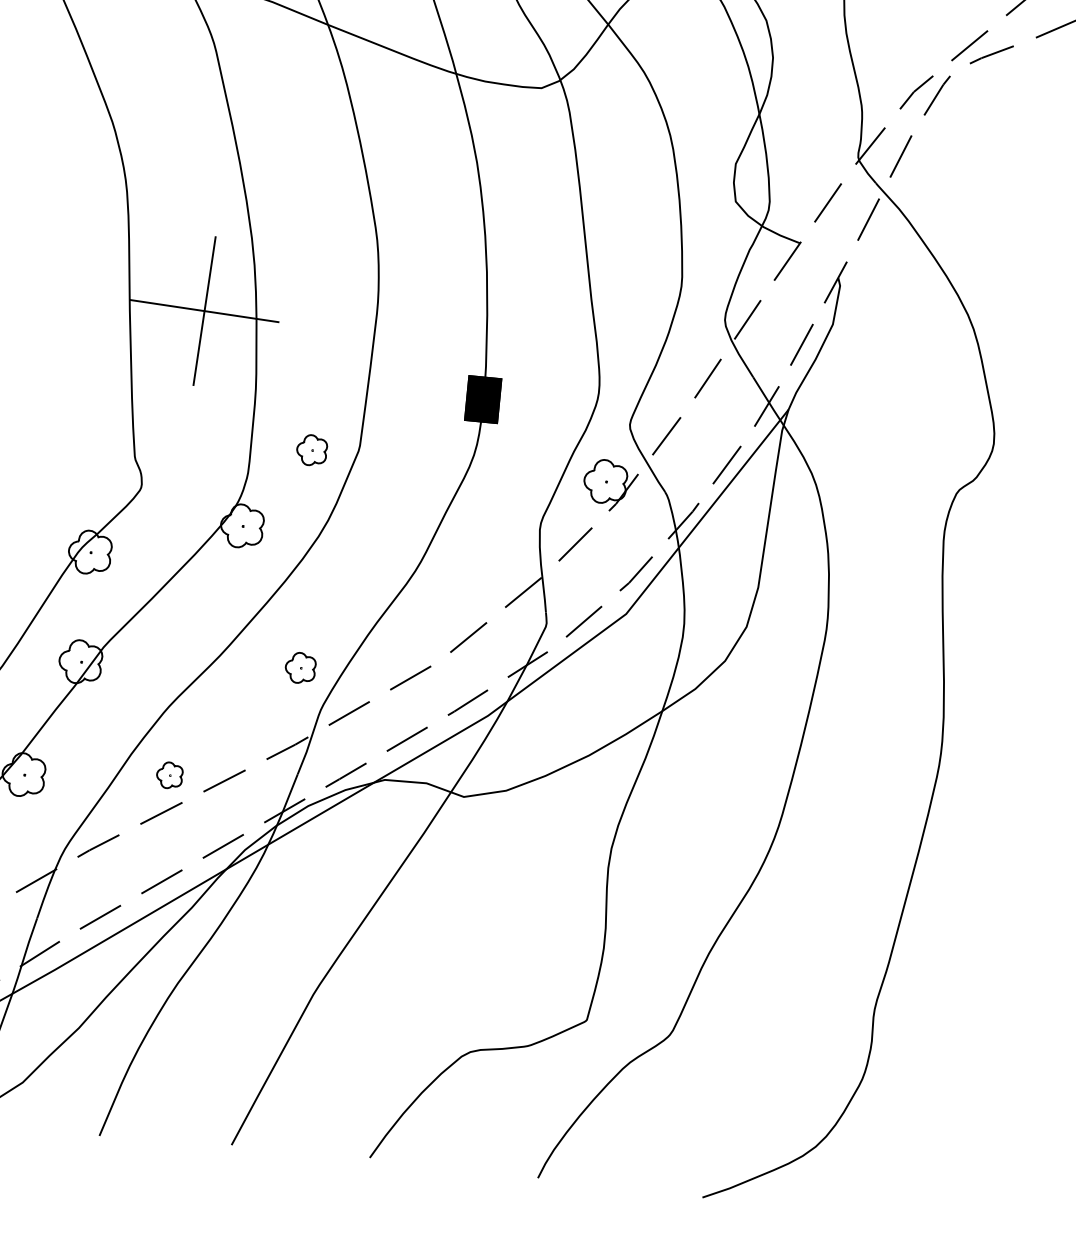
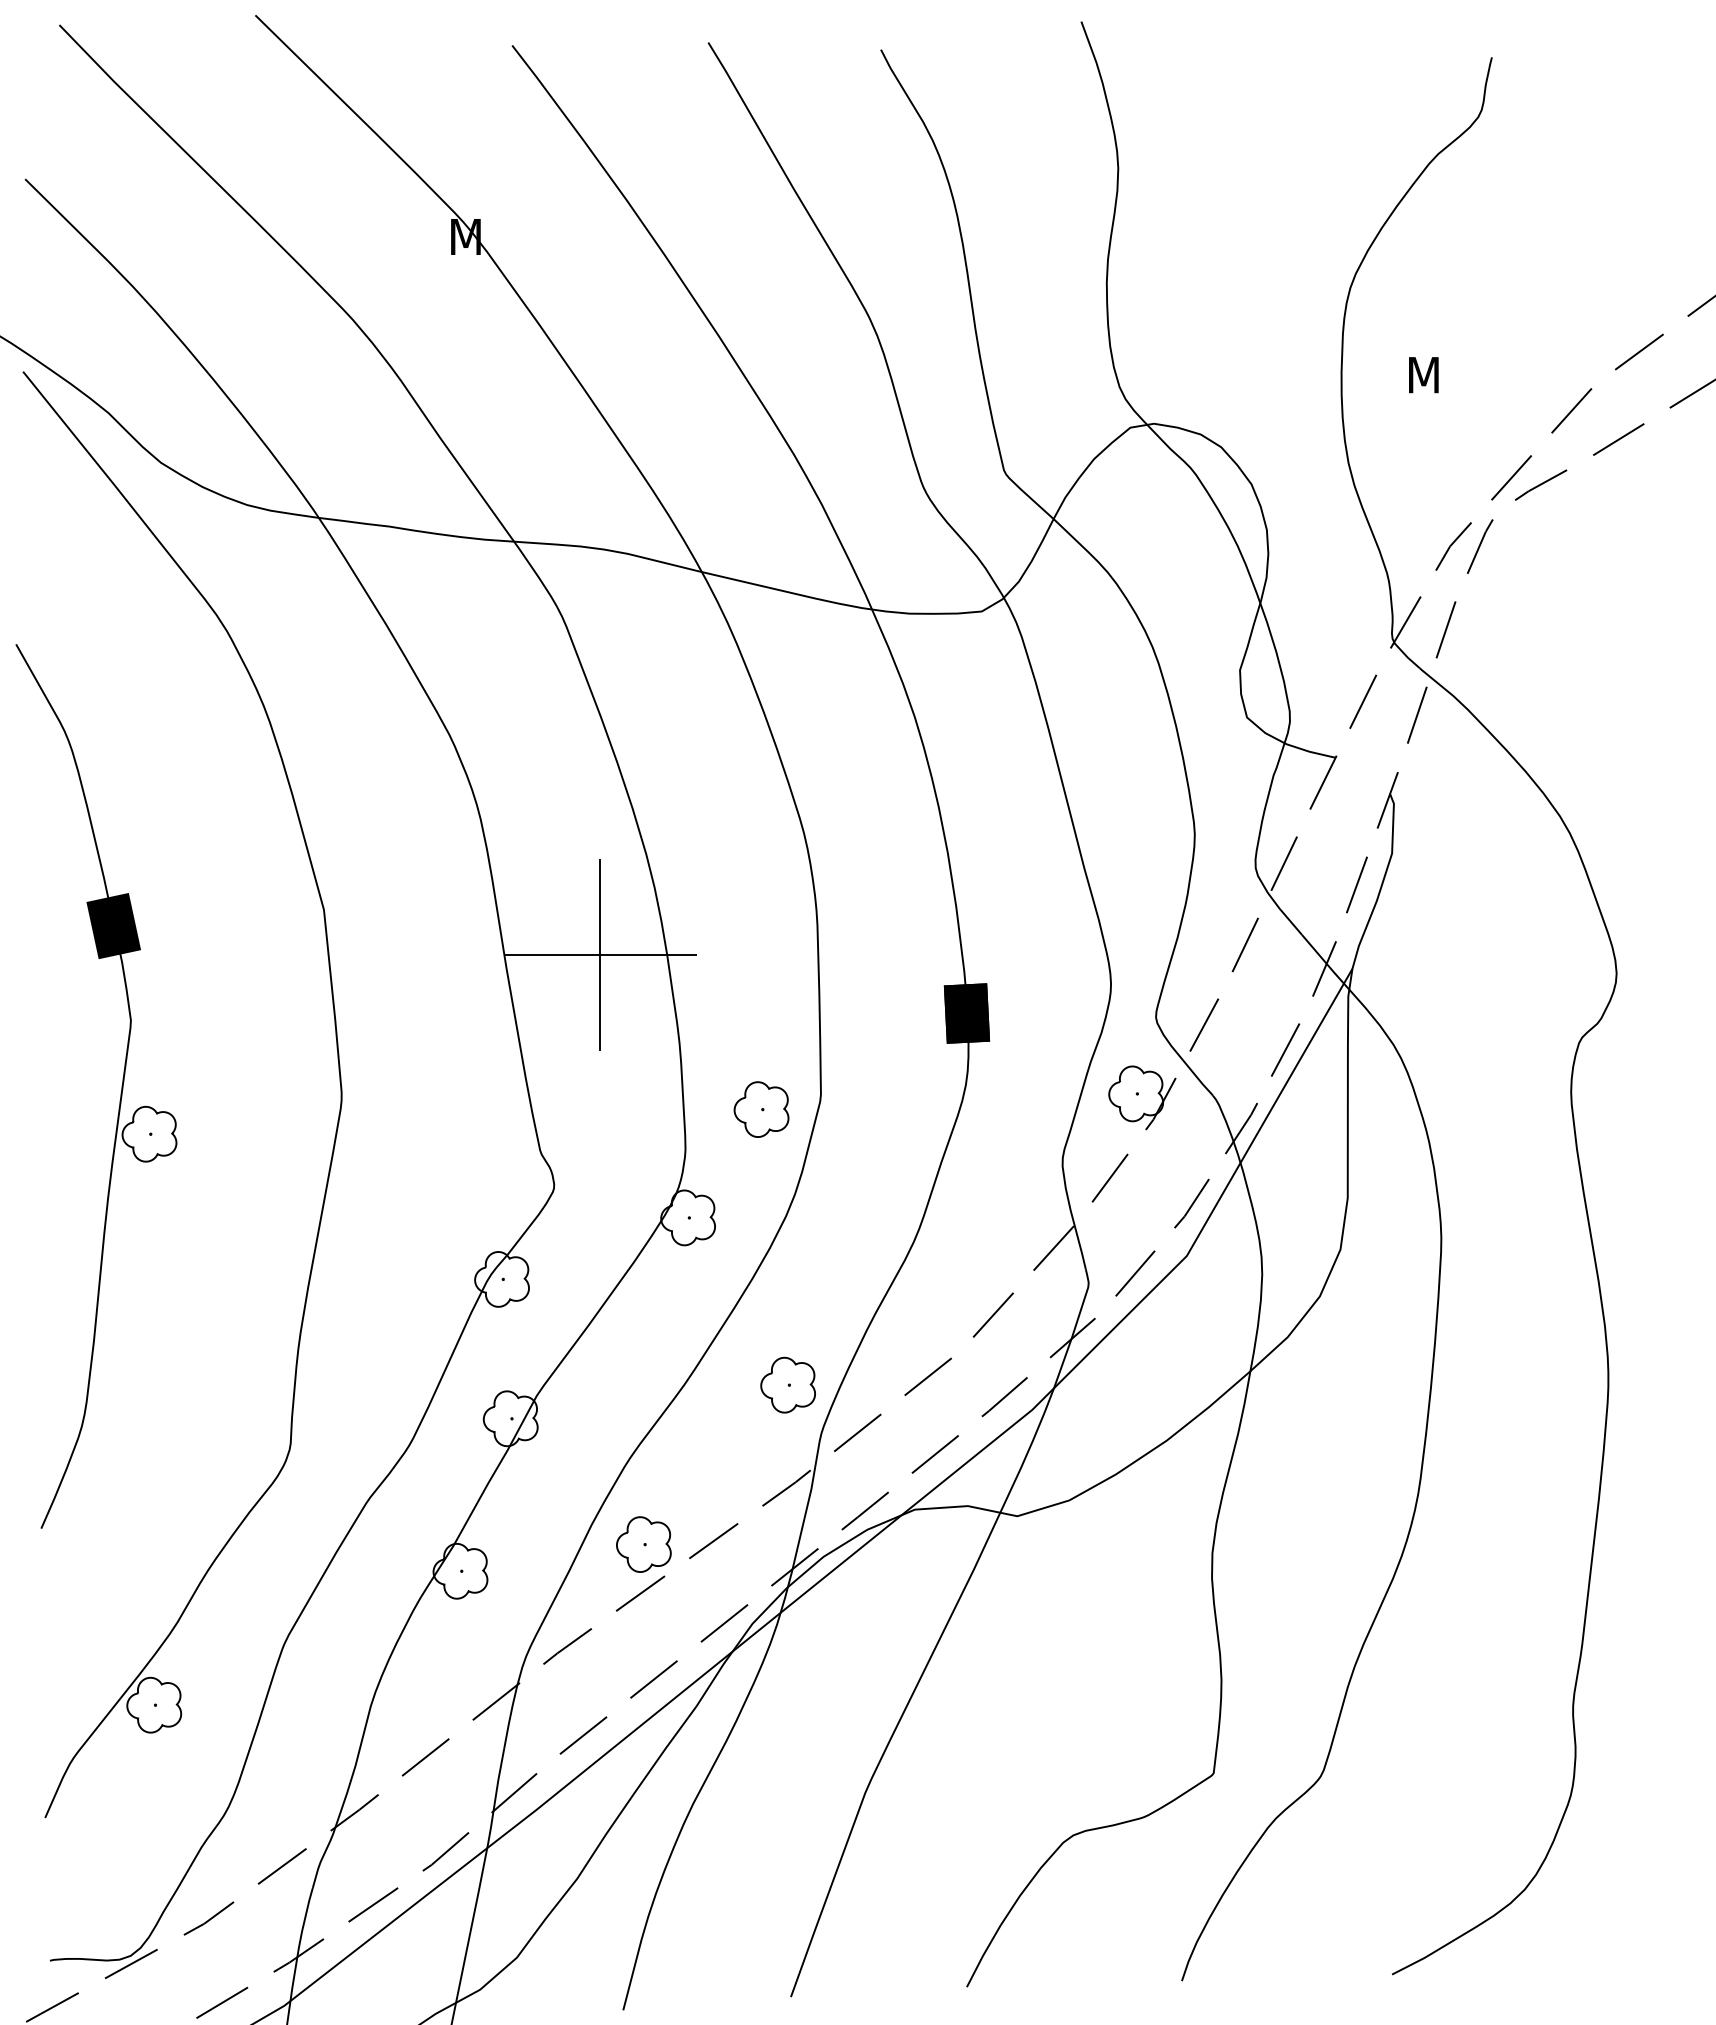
part: (311, 450) -> (761, 1109), size x1.43
part: (300, 667) -> (787, 1384), size x1.43
part: (169, 775) -> (643, 1544), size x1.67

